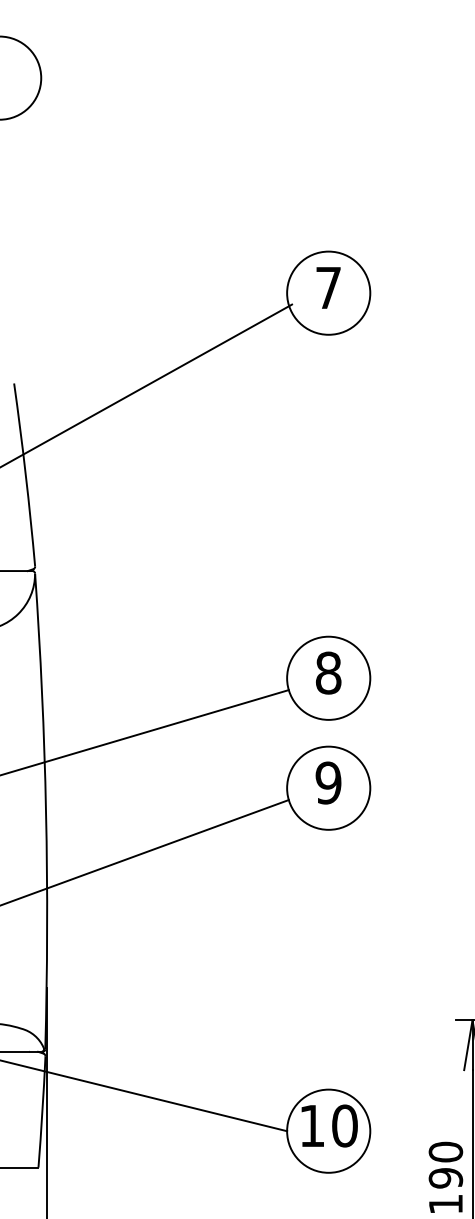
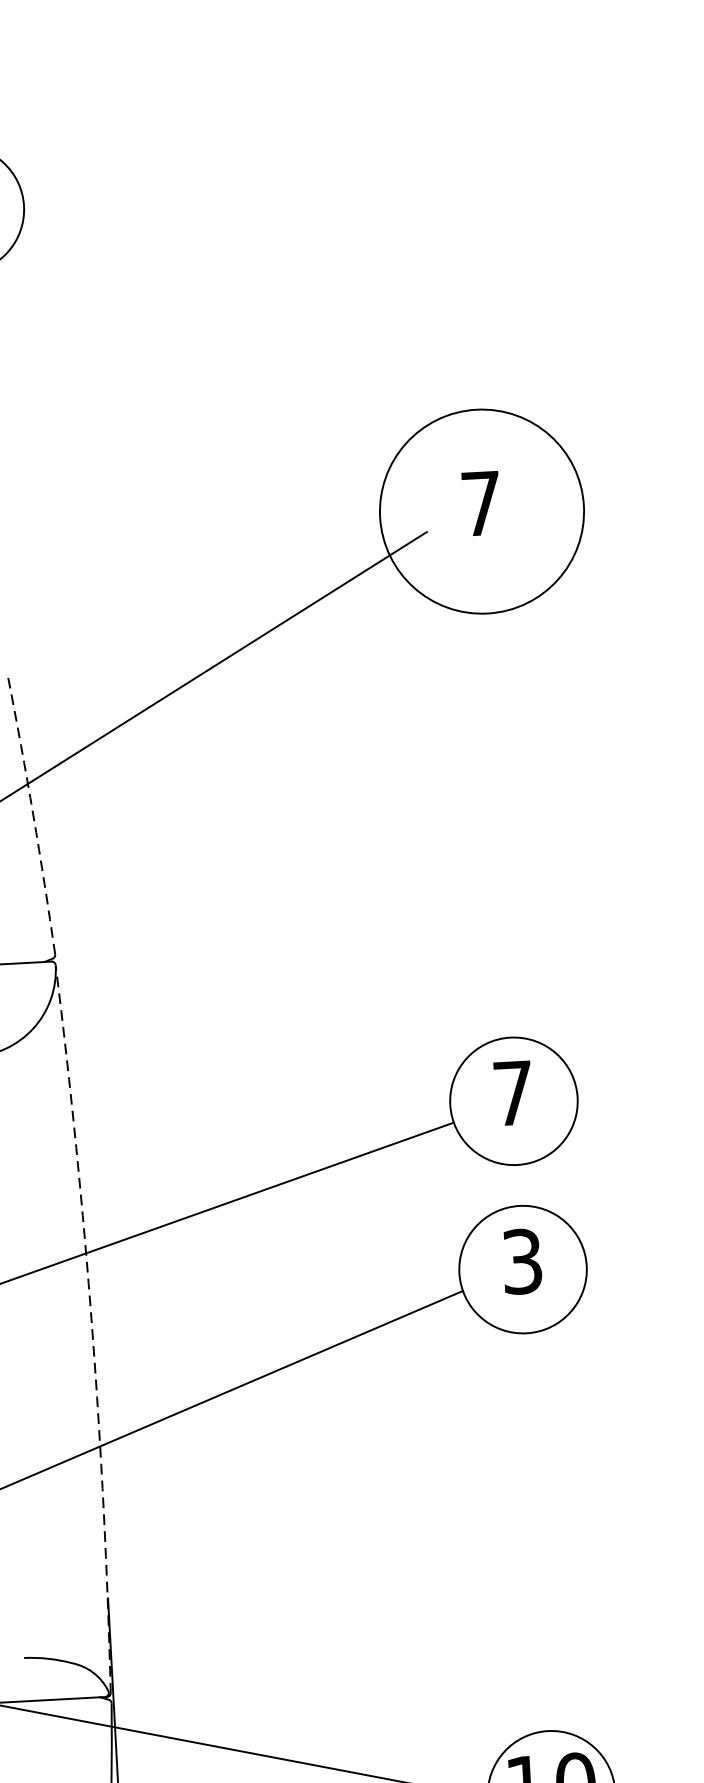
circle: (328, 292) -> (481, 510), size x1.6
arc: (25, 474) -> (32, 814), solid -> dashed
text: (328, 672) -> (513, 1092), 8 -> 7
text: (328, 782) -> (522, 1260), 9 -> 3
arc: (46, 811) -> (92, 1328), solid -> dashed

